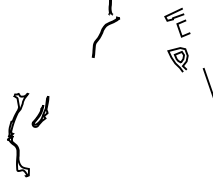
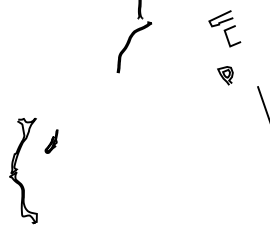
part: (178, 59) -> (225, 75), size x0.6
part: (40, 111) -> (51, 141), size x0.6

